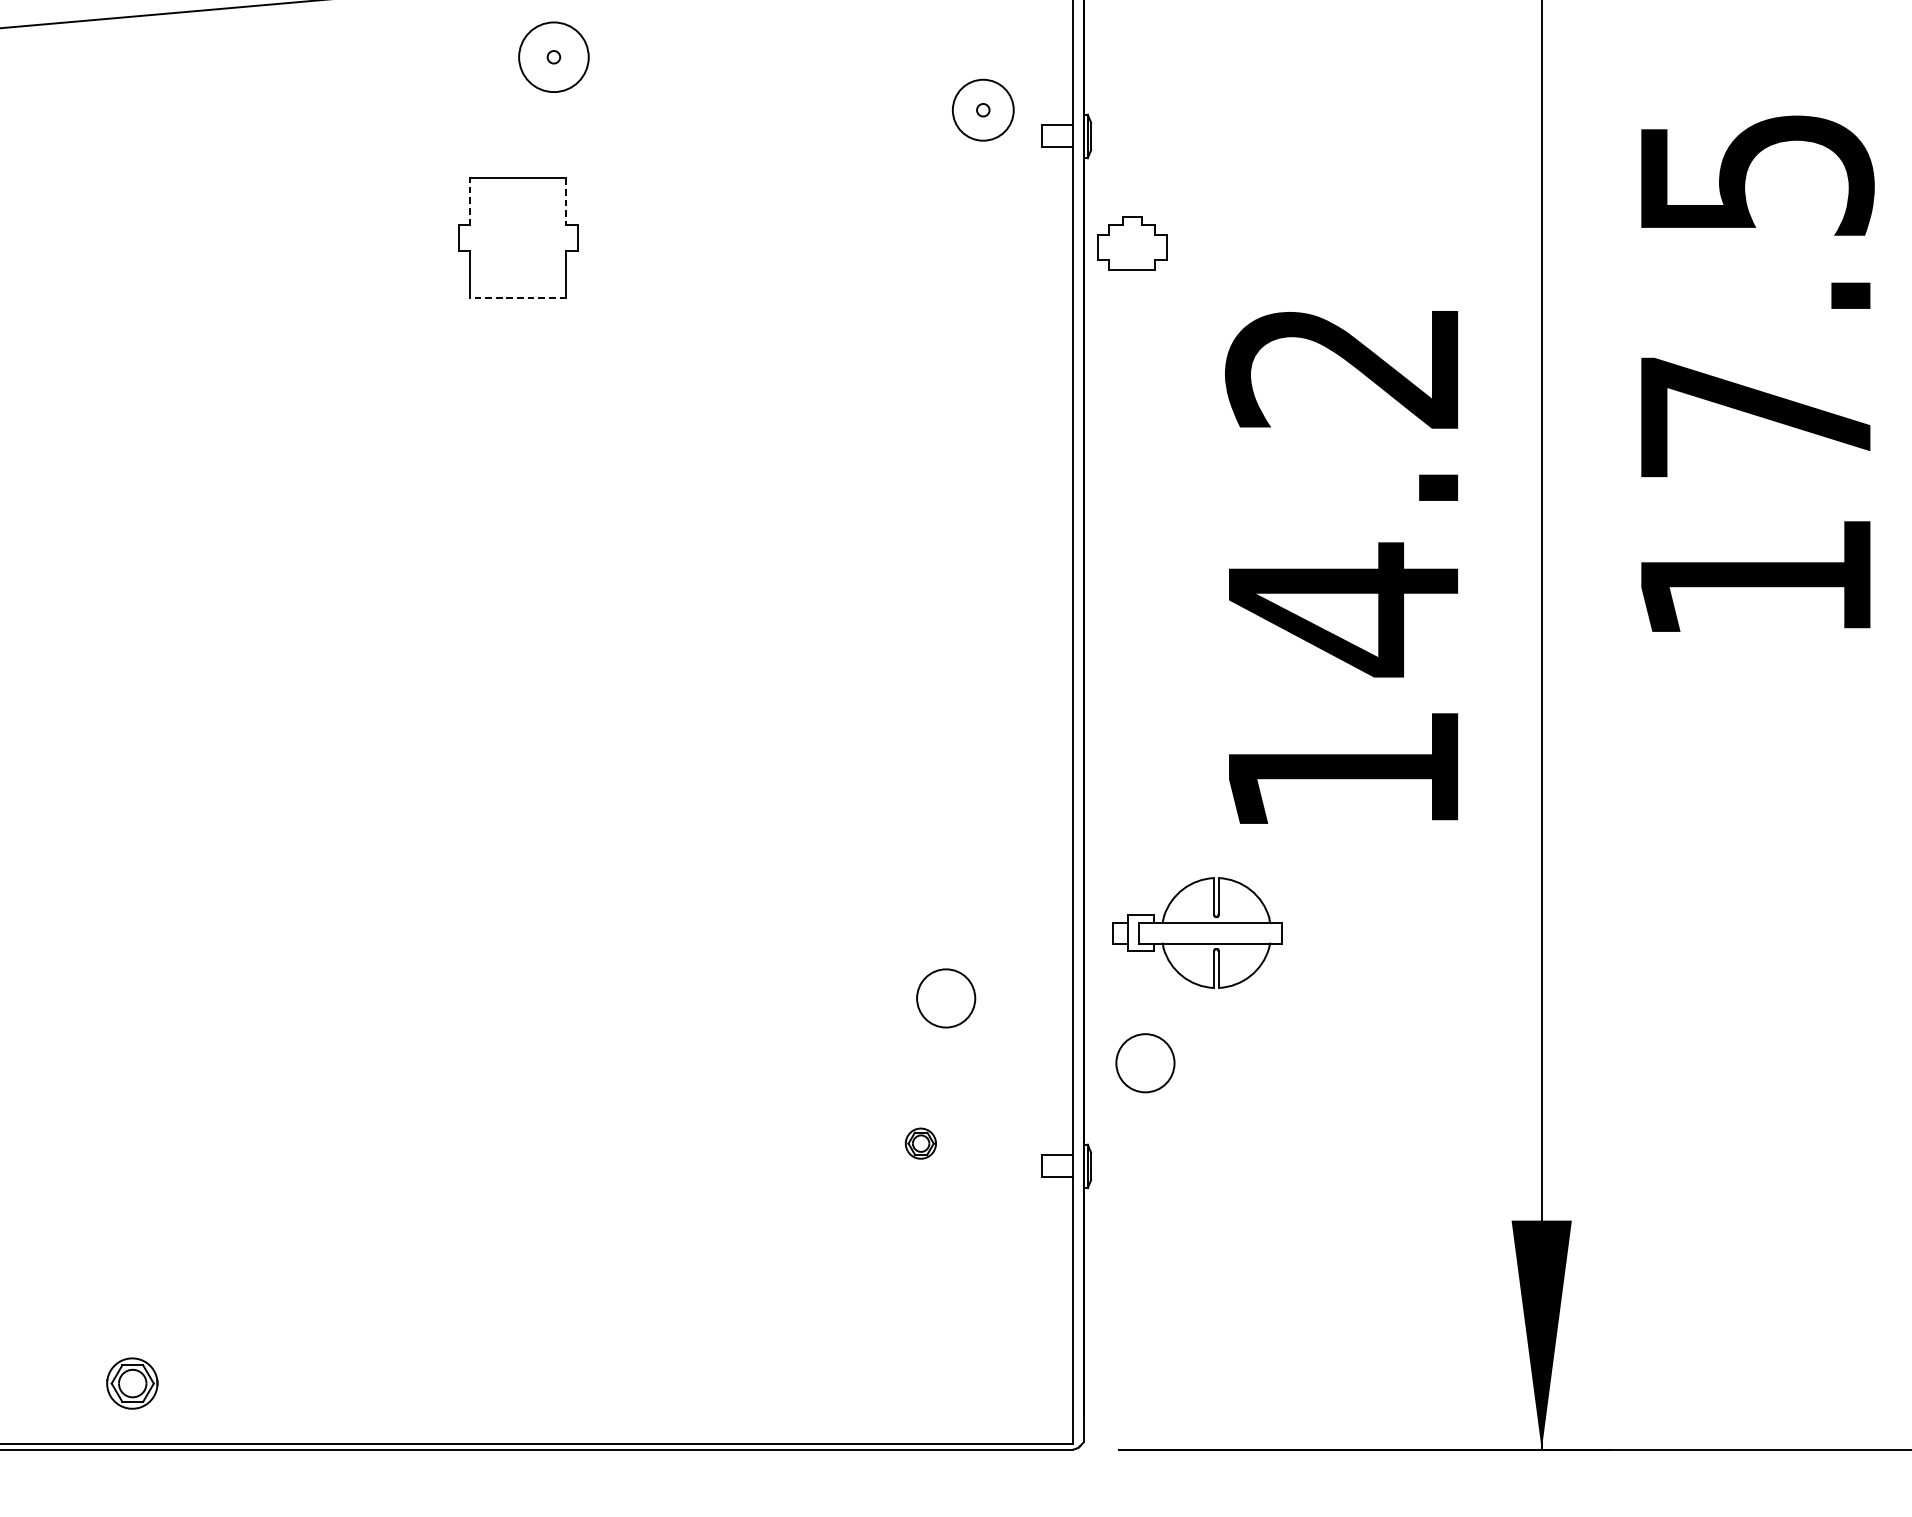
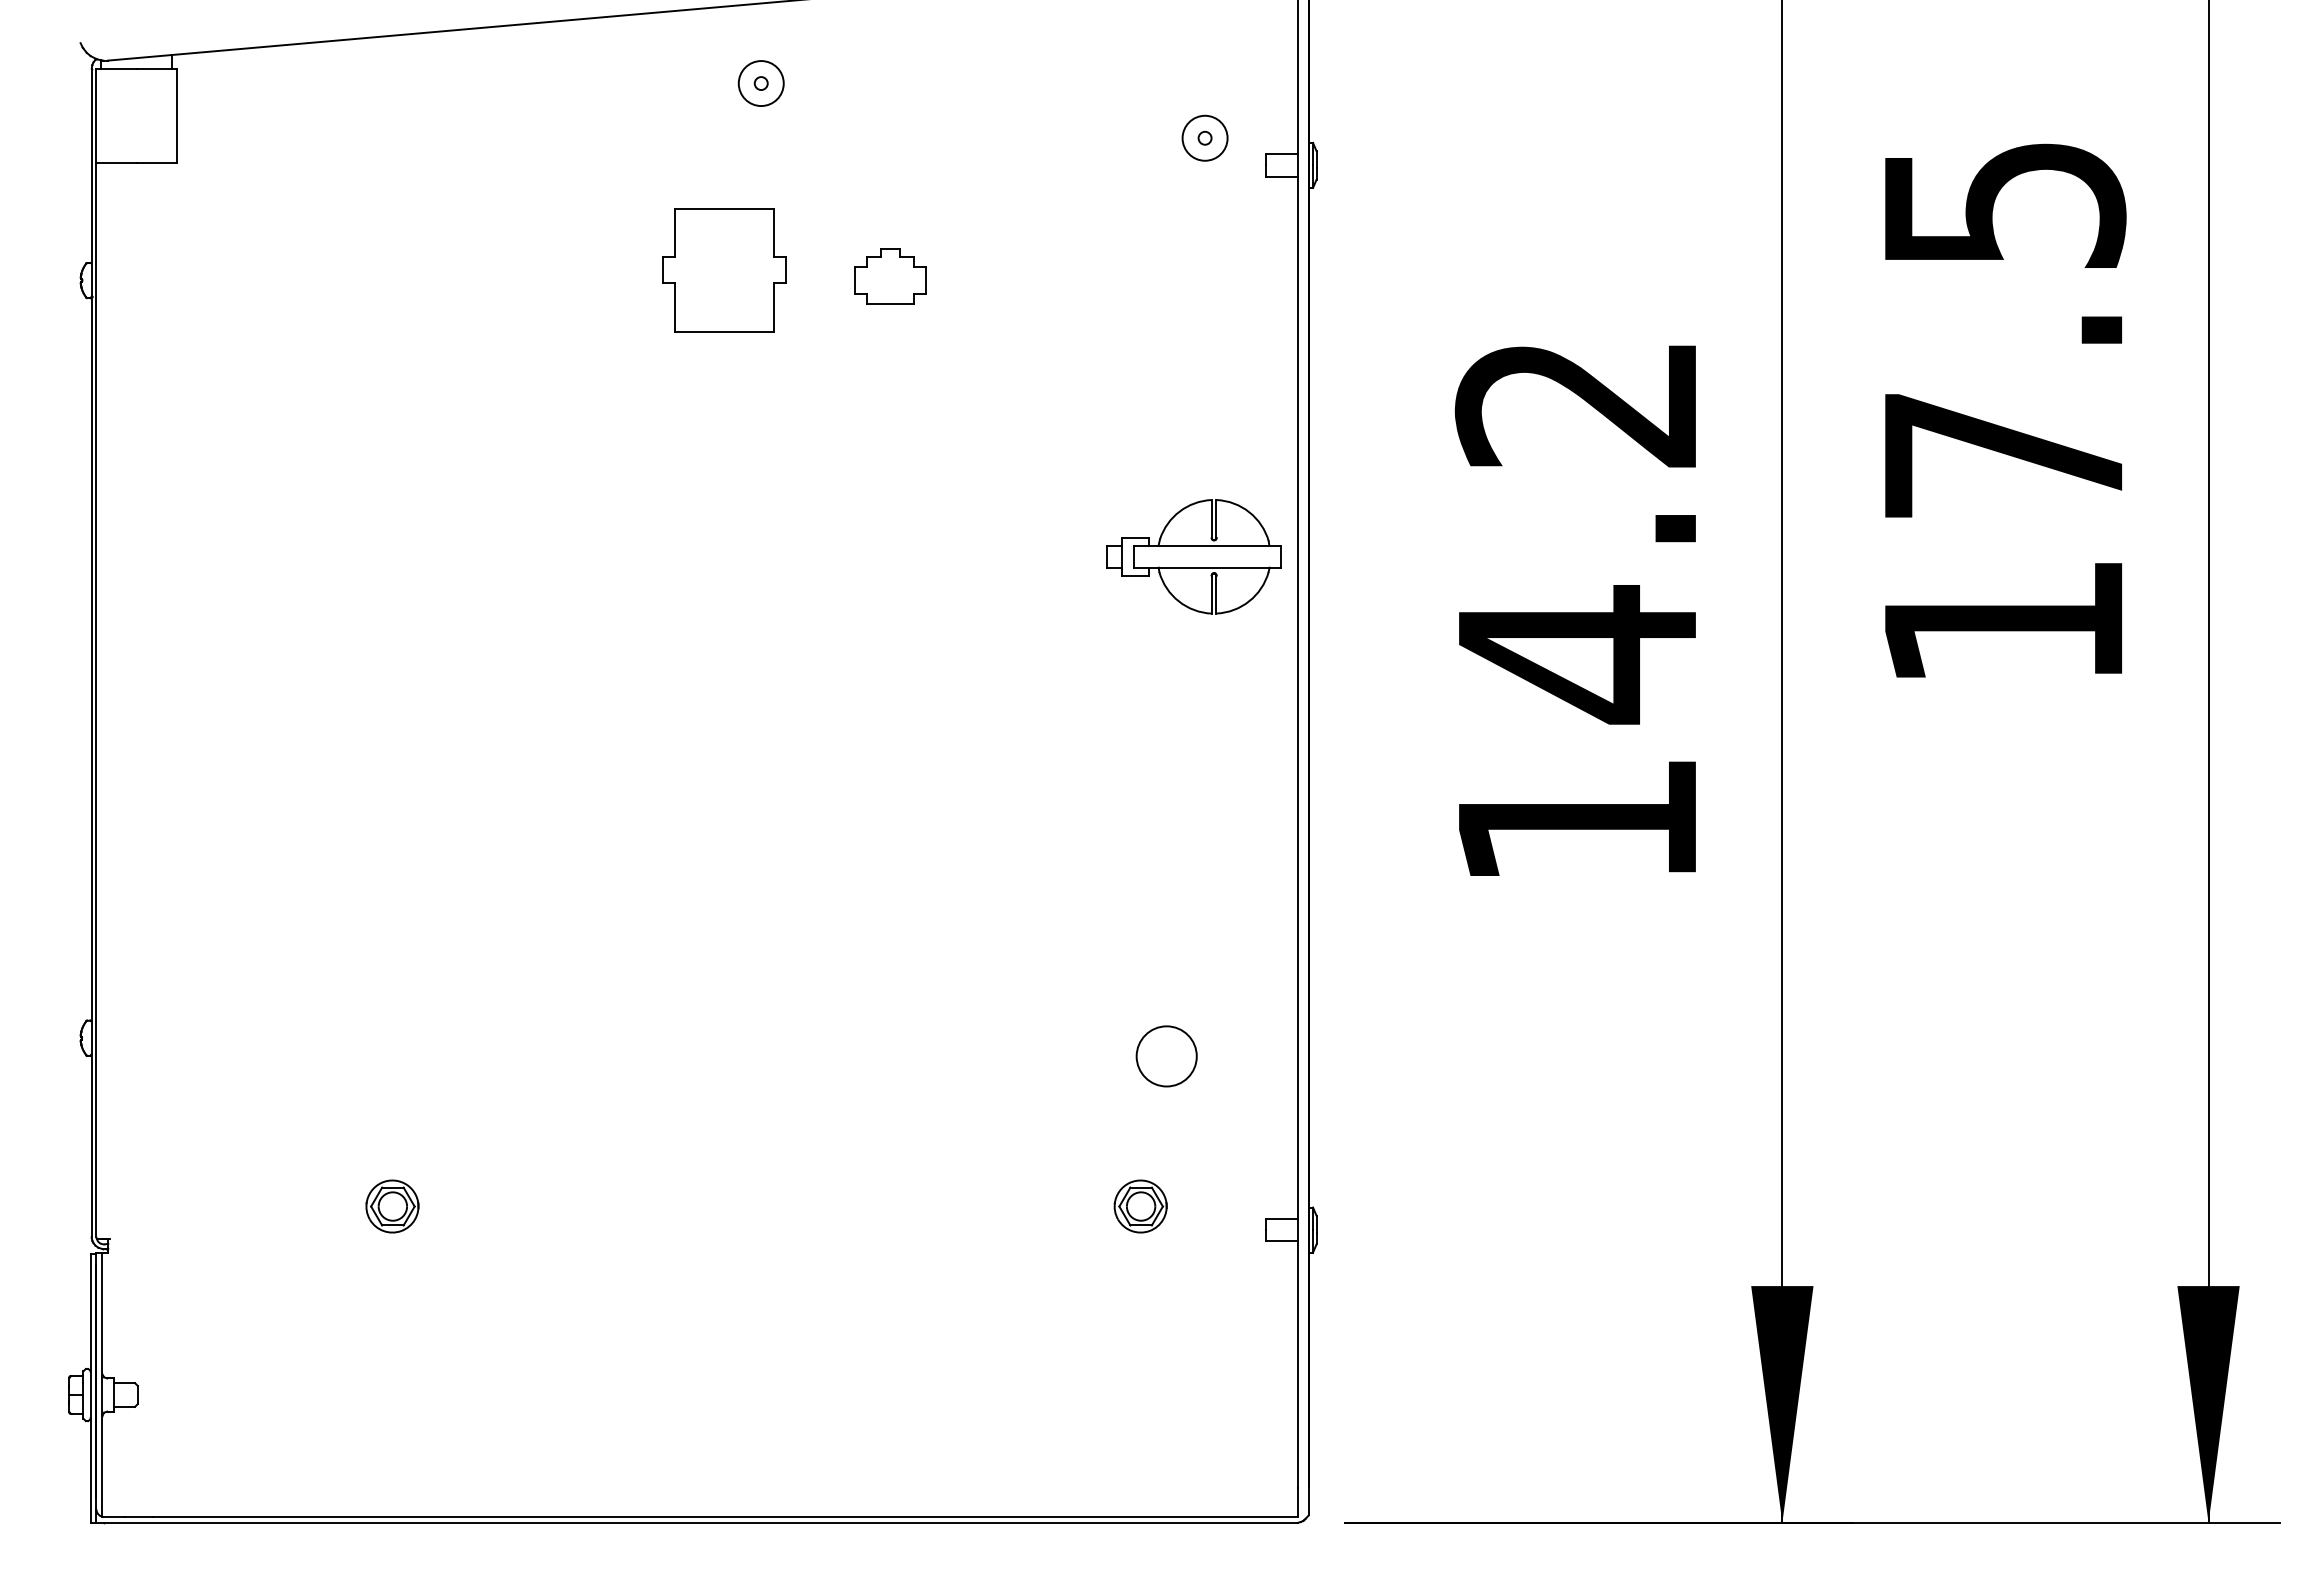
circle: (553, 57) -> (760, 83), size x0.62
circle: (982, 109) -> (1204, 137), size x0.71
line: (469, 201) -> (674, 232), dashed -> solid
line: (566, 202) -> (774, 233), dashed -> solid
part: (1132, 243) -> (890, 276), moved
line: (518, 297) -> (724, 331), dashed -> solid
part: (1196, 932) -> (1193, 556), moved
circle: (1145, 1063) -> (1372, 1123), removed
part: (920, 1143) -> (1140, 1206), size x1.67
part: (132, 1383) -> (392, 1206), moved

